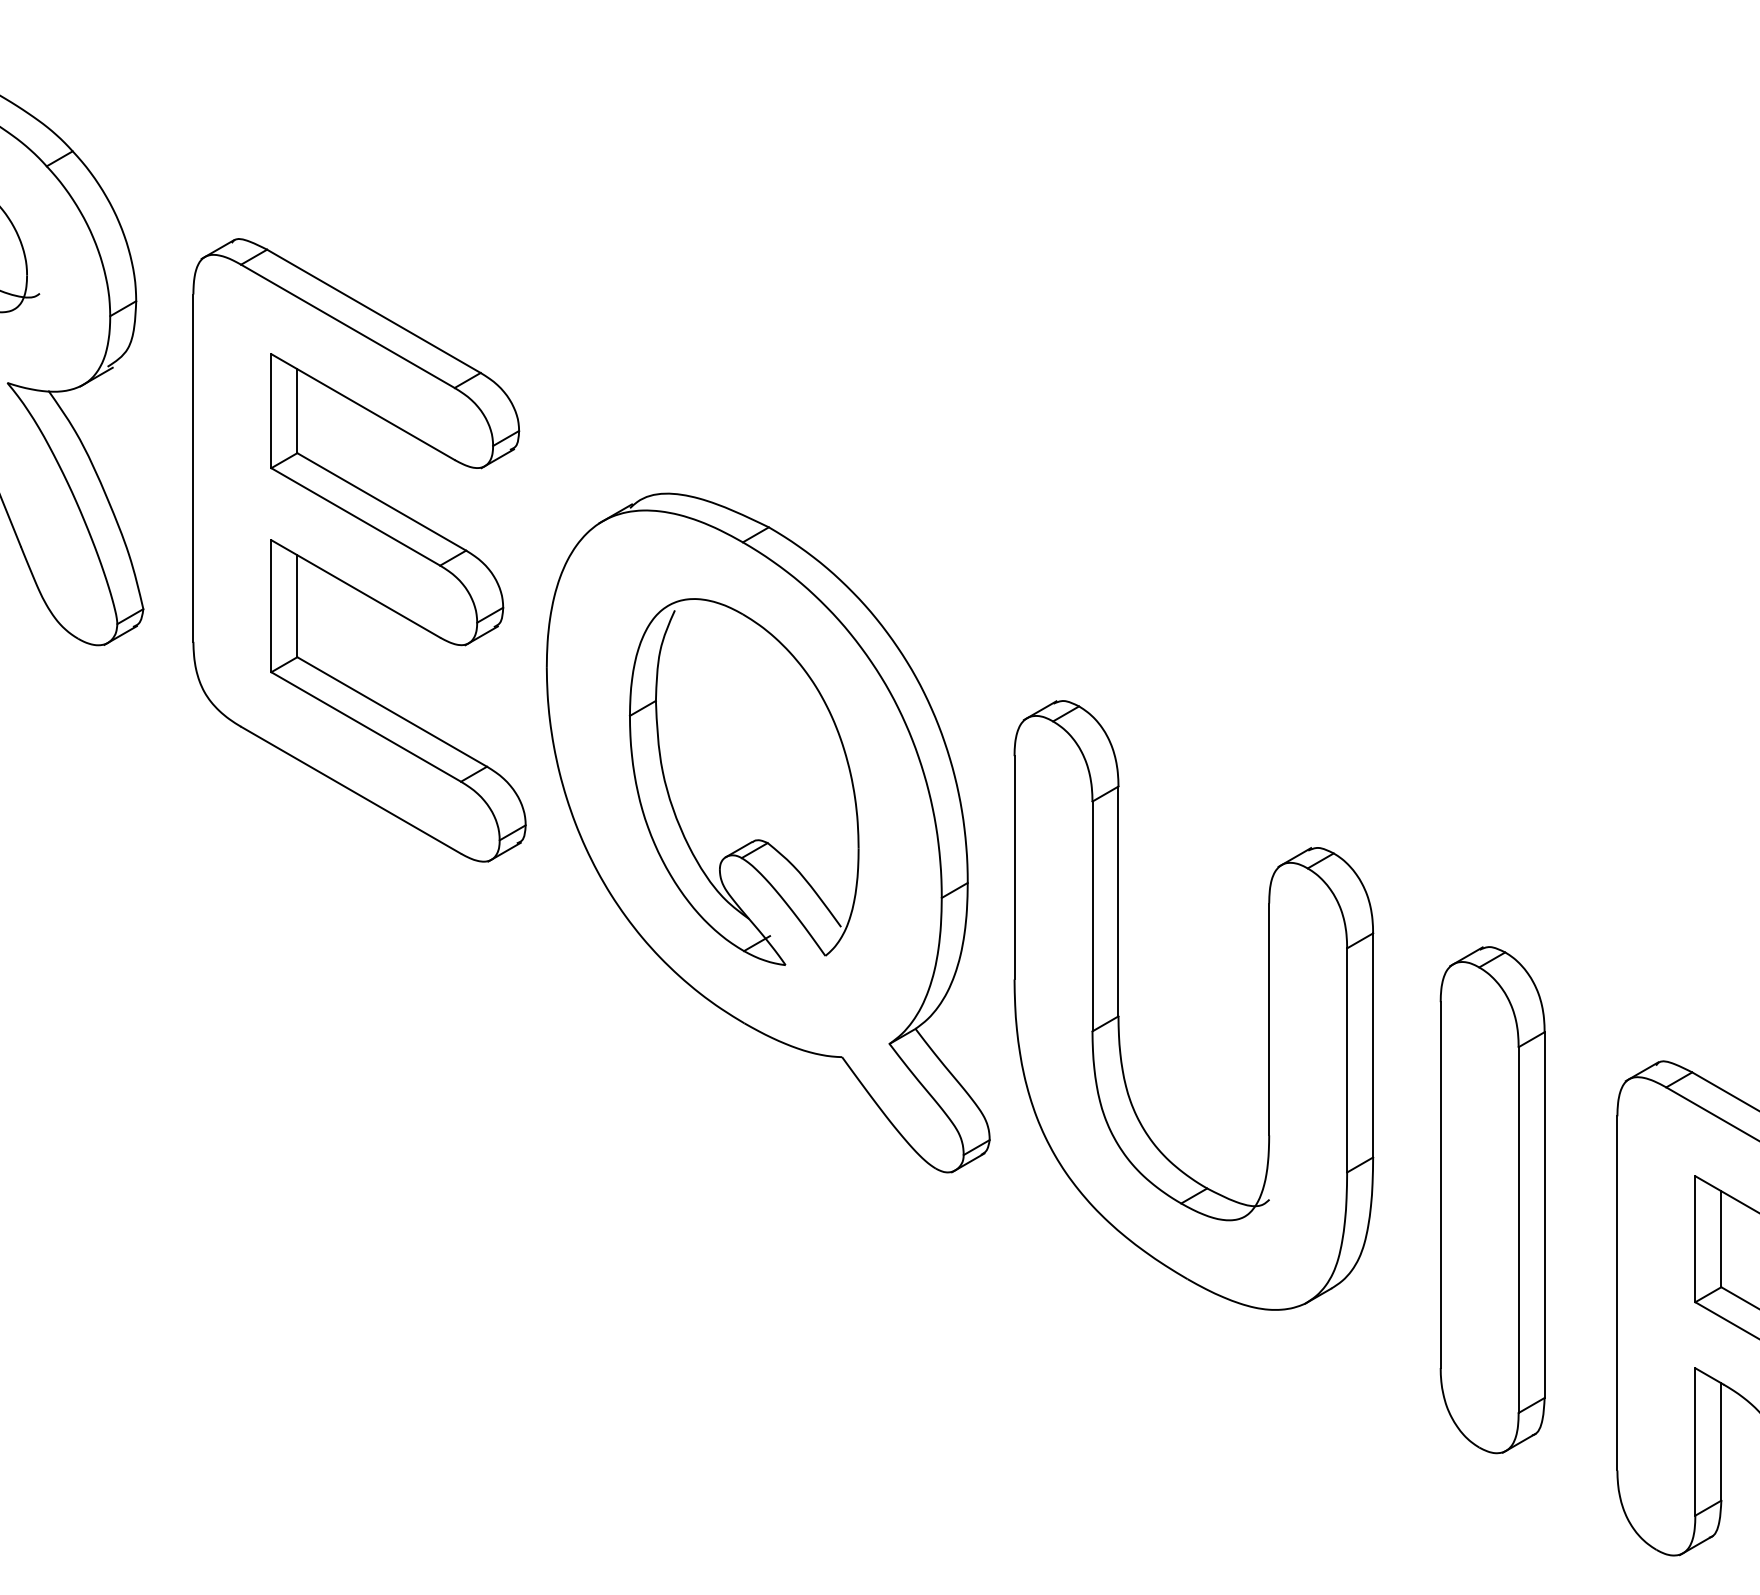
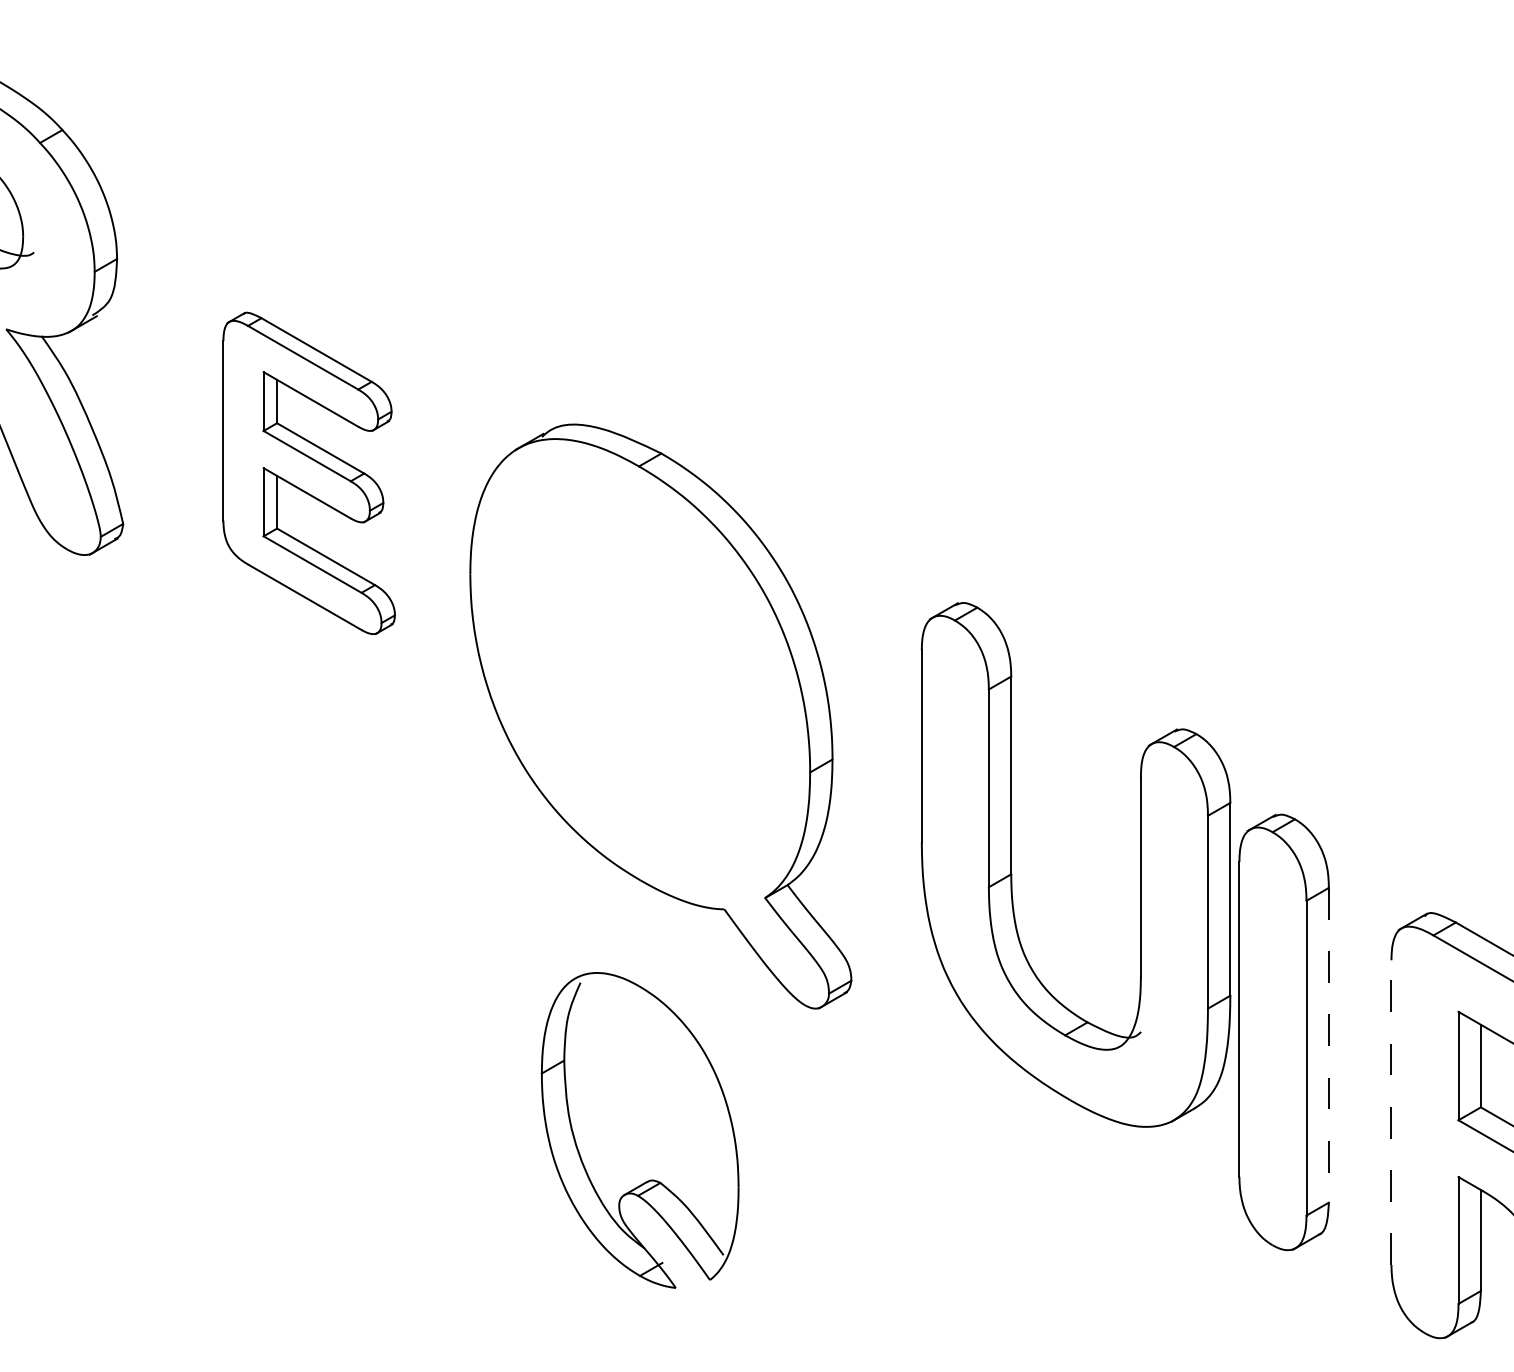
part: (359, 550) -> (309, 473), size x0.6
part: (743, 781) -> (639, 1129), moved
part: (1119, 1015) -> (1012, 873), moved
line: (1544, 1215) -> (1328, 1045), solid -> dashed
line: (1617, 1292) -> (1391, 1111), solid -> dashed

